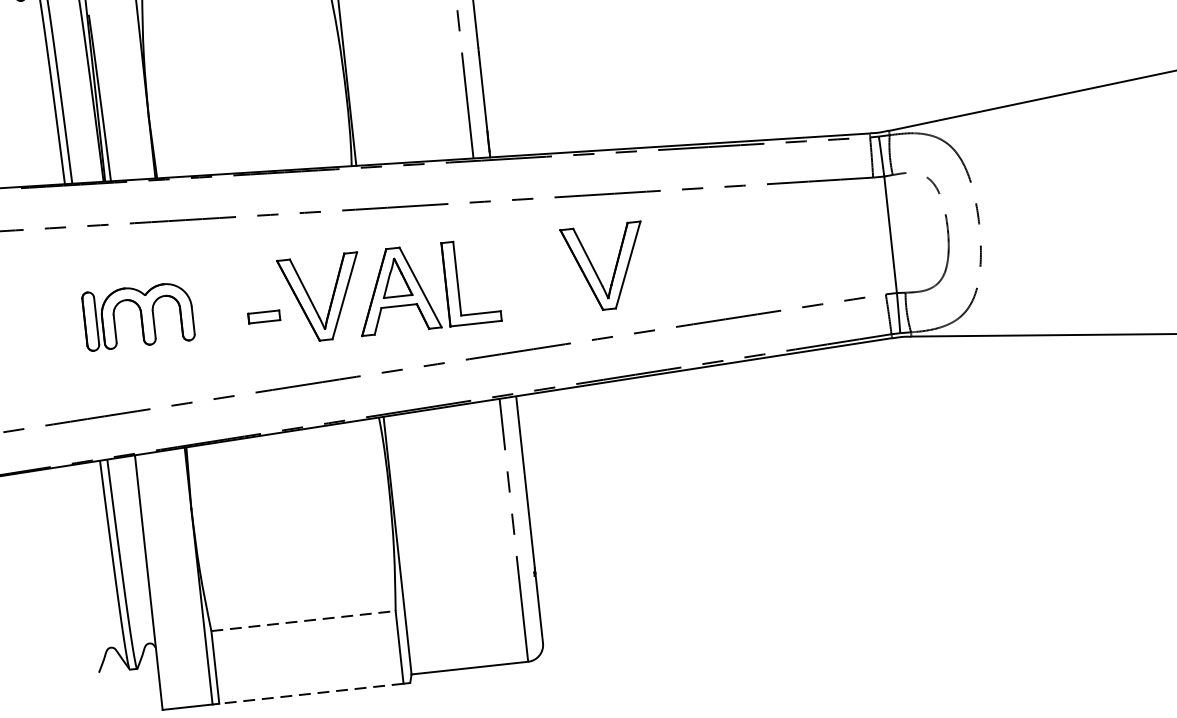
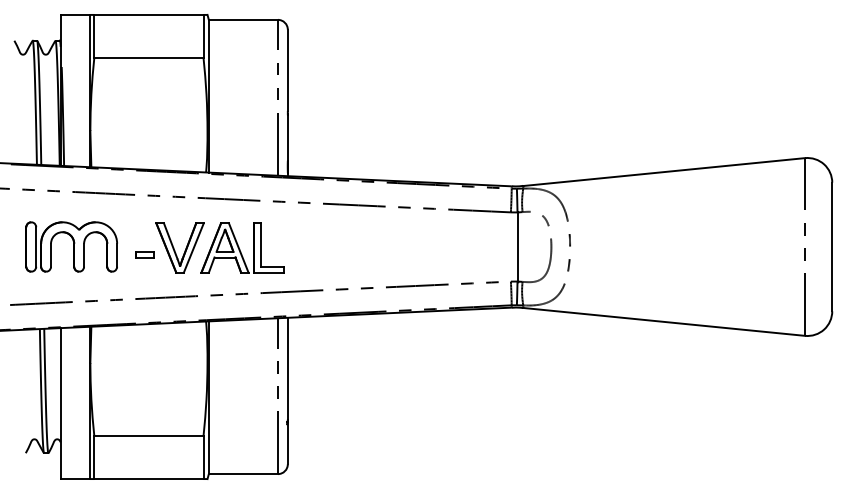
part: (603, 266) -> (347, 247), removed
part: (138, 315) -> (71, 246), size x1.43
line: (302, 620) -> (148, 435), dashed -> solid
line: (310, 694) -> (148, 479), dashed -> solid

